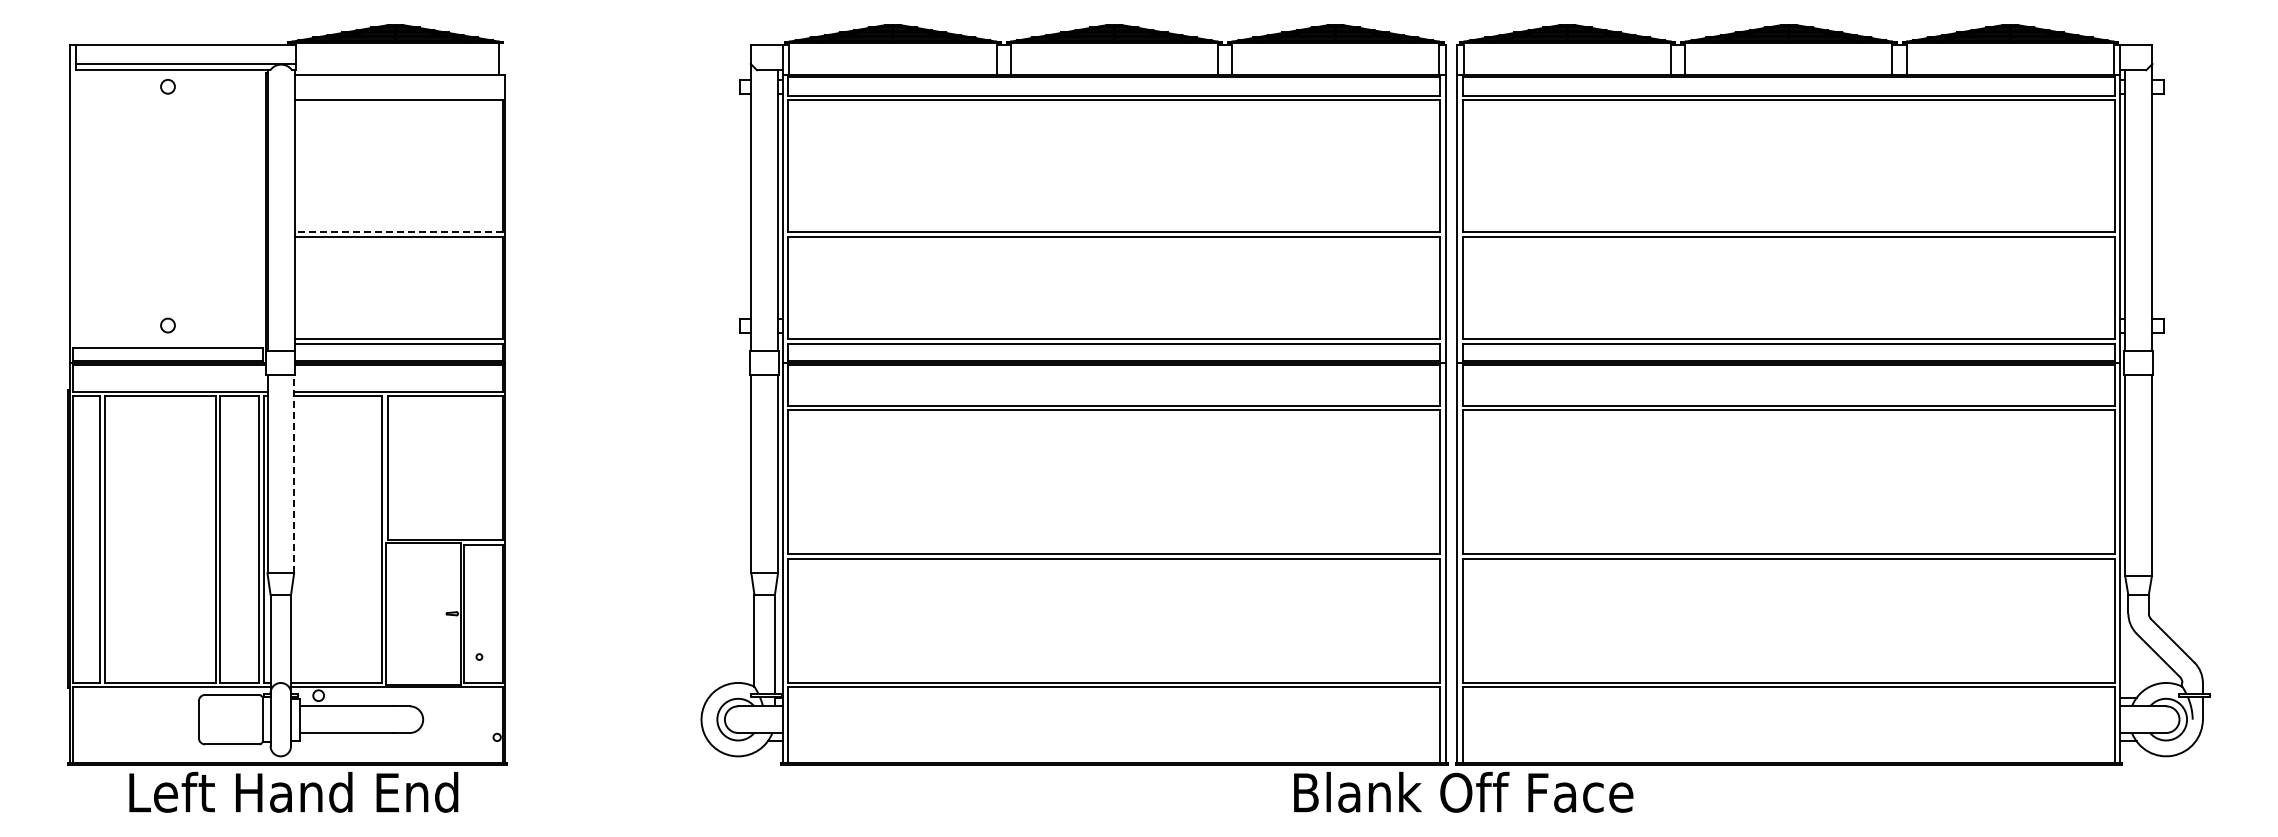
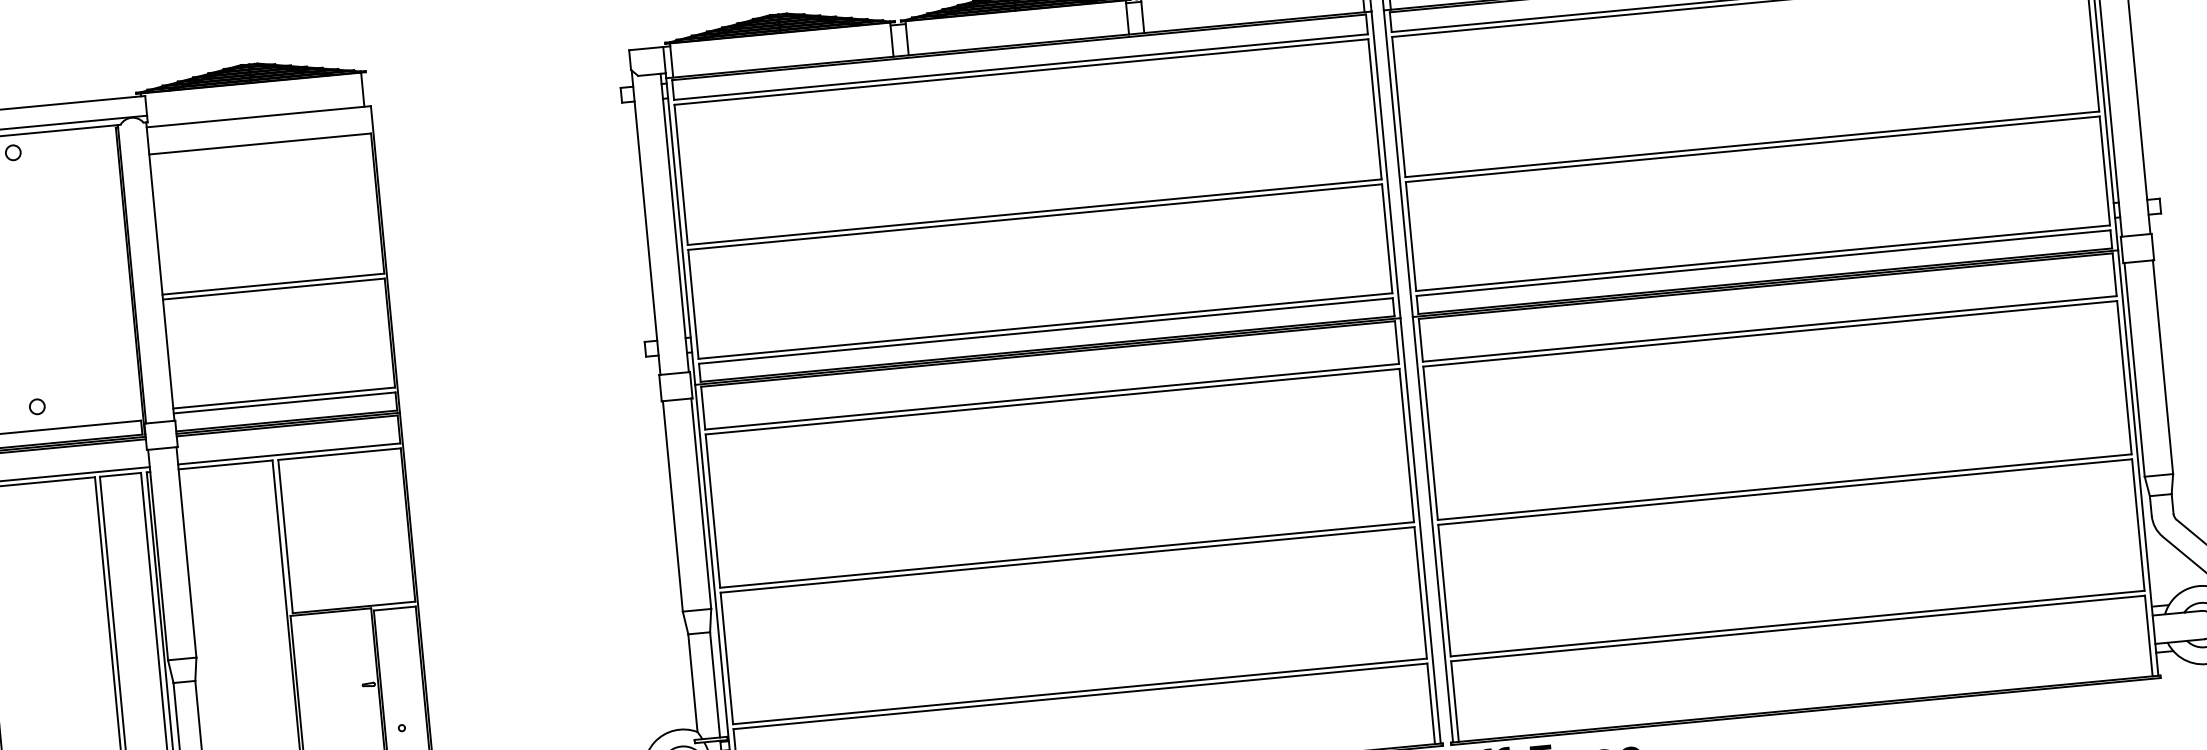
line: (398, 232) -> (273, 284), dashed -> solid
line: (294, 474) -> (186, 552), dashed -> solid

